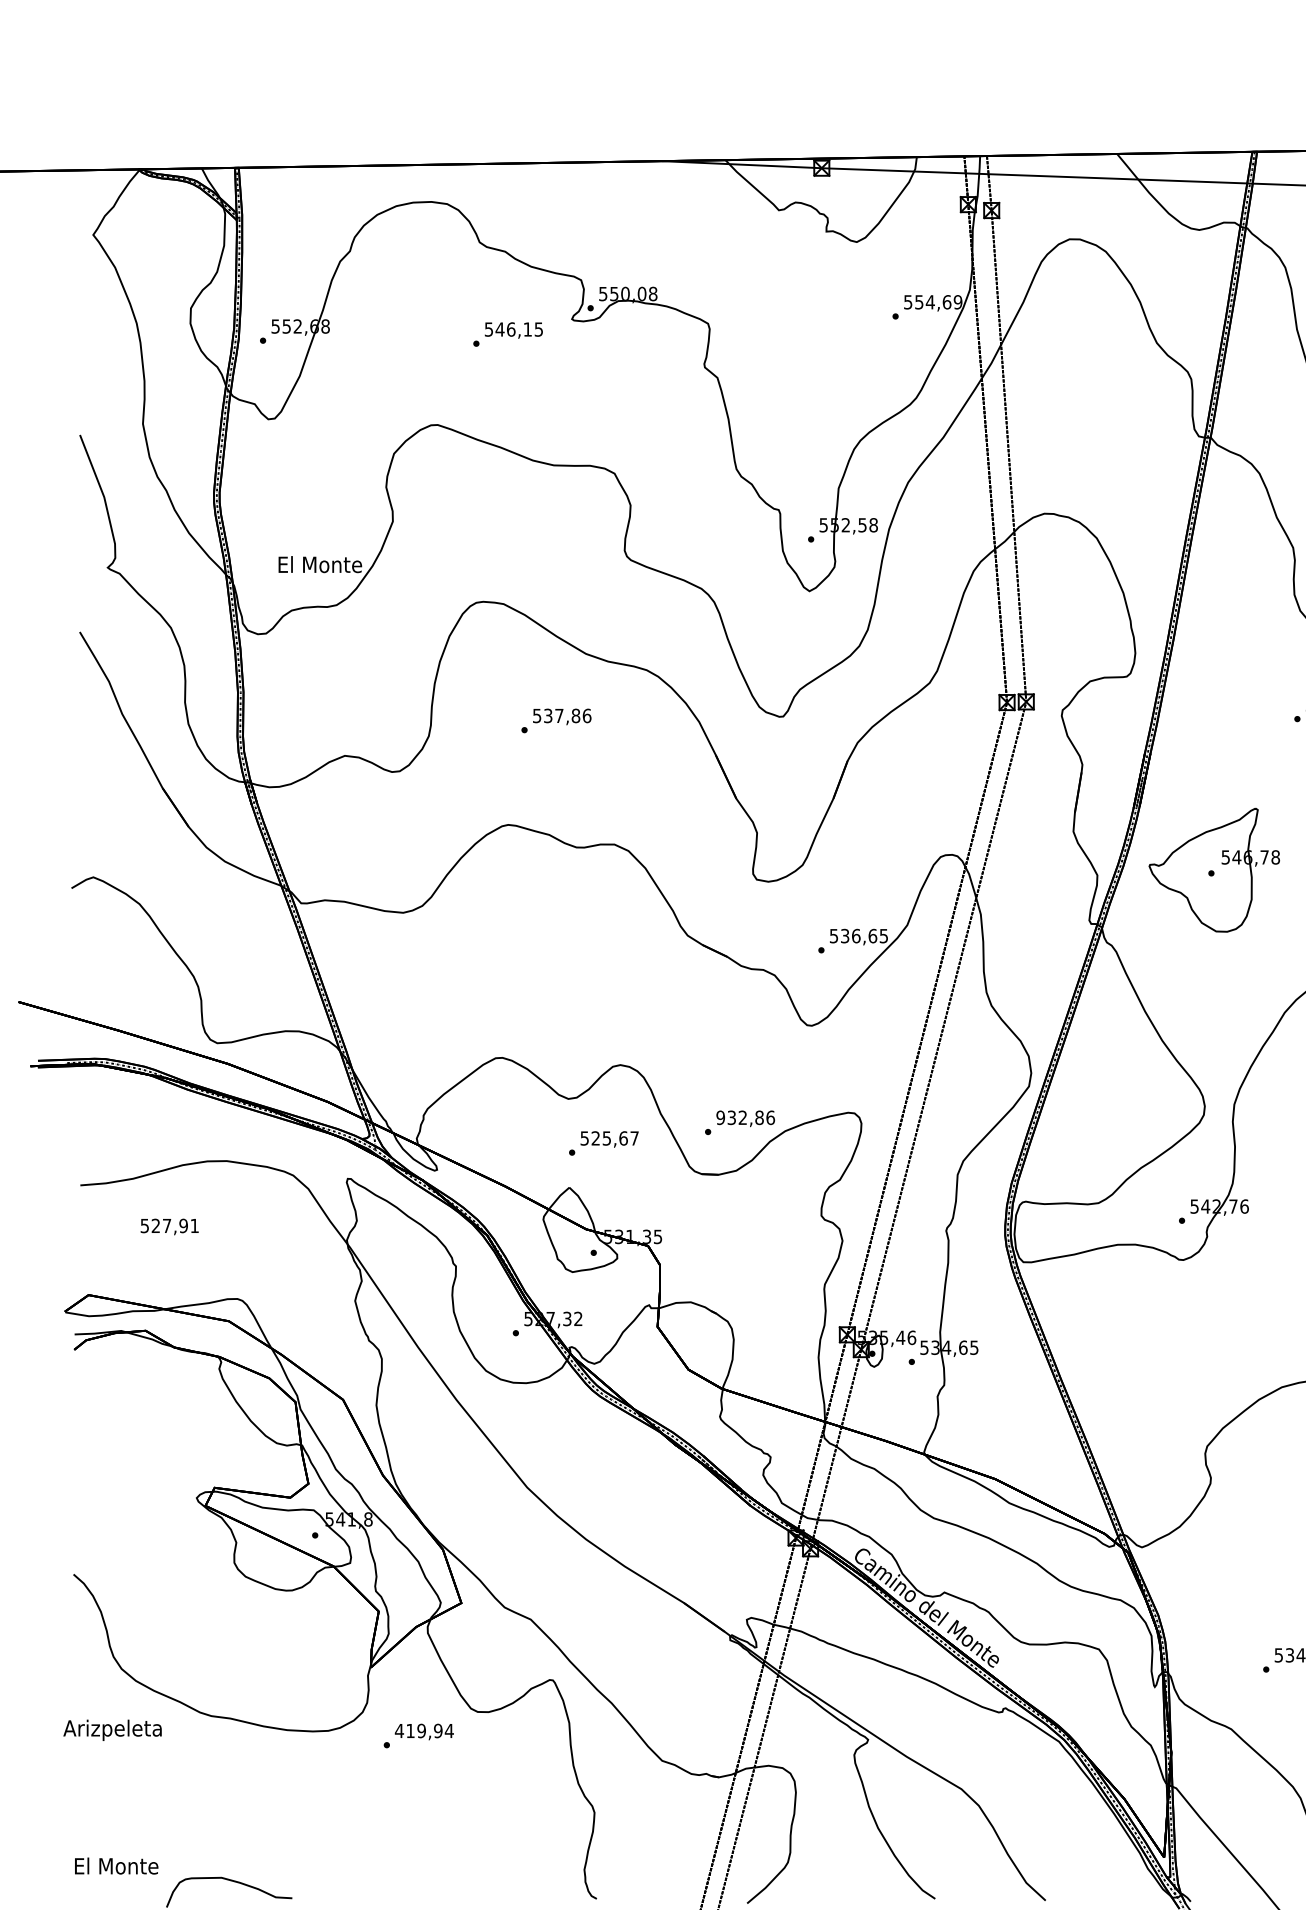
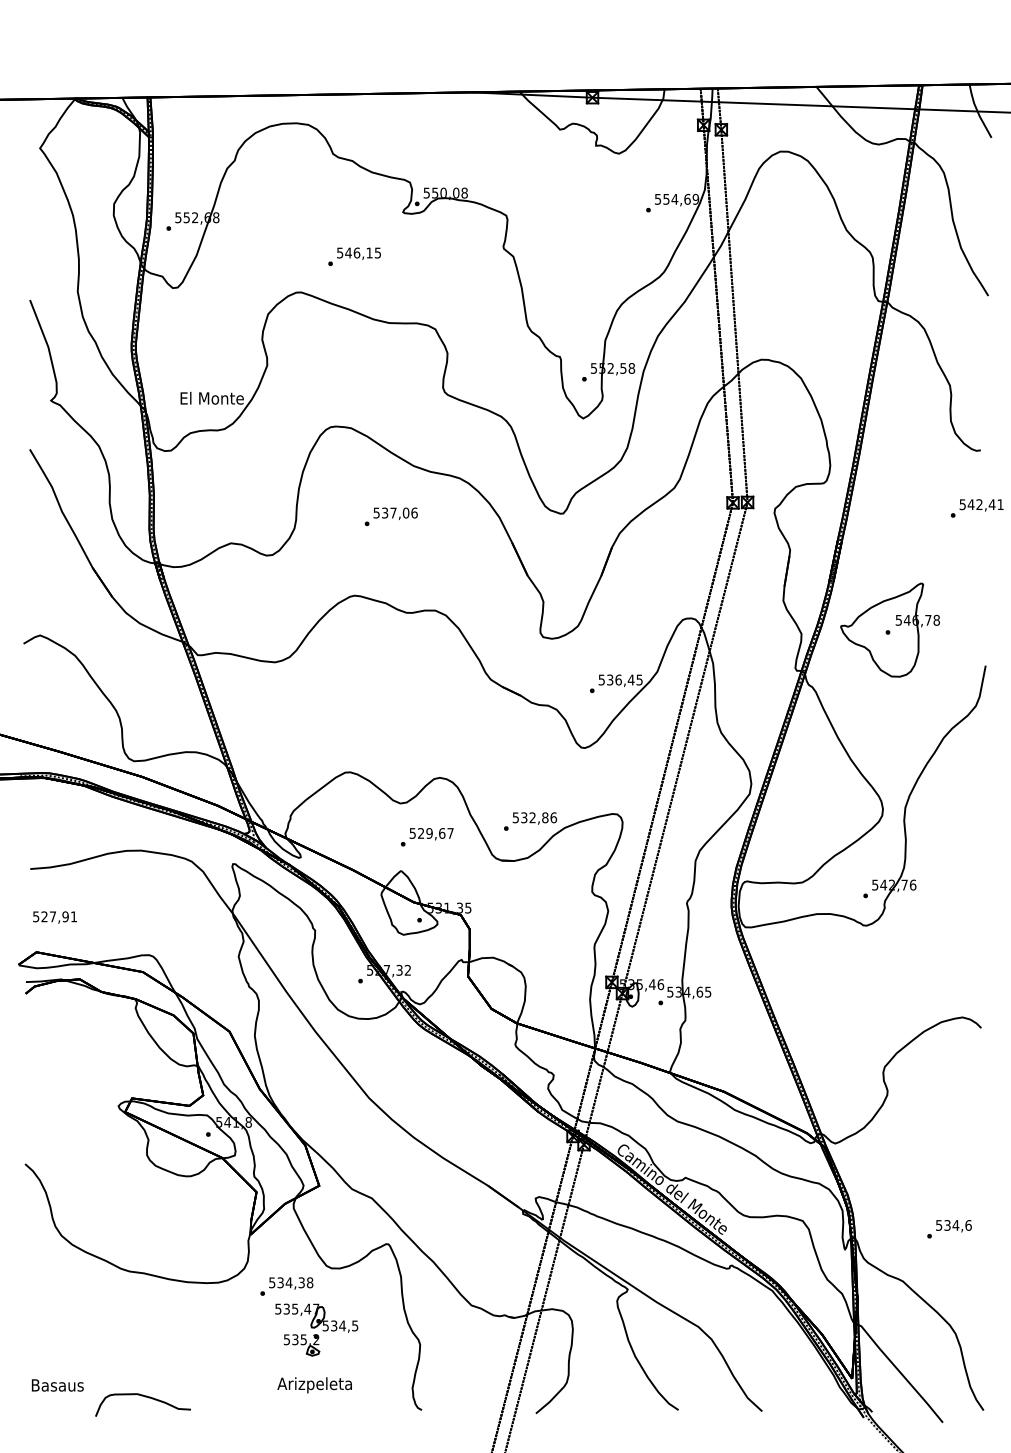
text: (507, 334) -> (354, 256), moved
text: (575, 715) -> (405, 512), 537,86 -> 537,06
text: (871, 935) -> (630, 679), 536,65 -> 536,45
text: (720, 1117) -> (515, 817), 932,86 -> 532,86
text: (606, 1138) -> (429, 833), 525,67 -> 529,67
text: (169, 1226) -> (54, 917), moved
text: (112, 1730) -> (314, 1385), moved
text: (423, 1730) -> (290, 1282), 419,94 -> 534,38
part: (457, 1792) -> (316, 1329), added
text: (116, 1865) -> (57, 1384), El Monte -> Basaus

